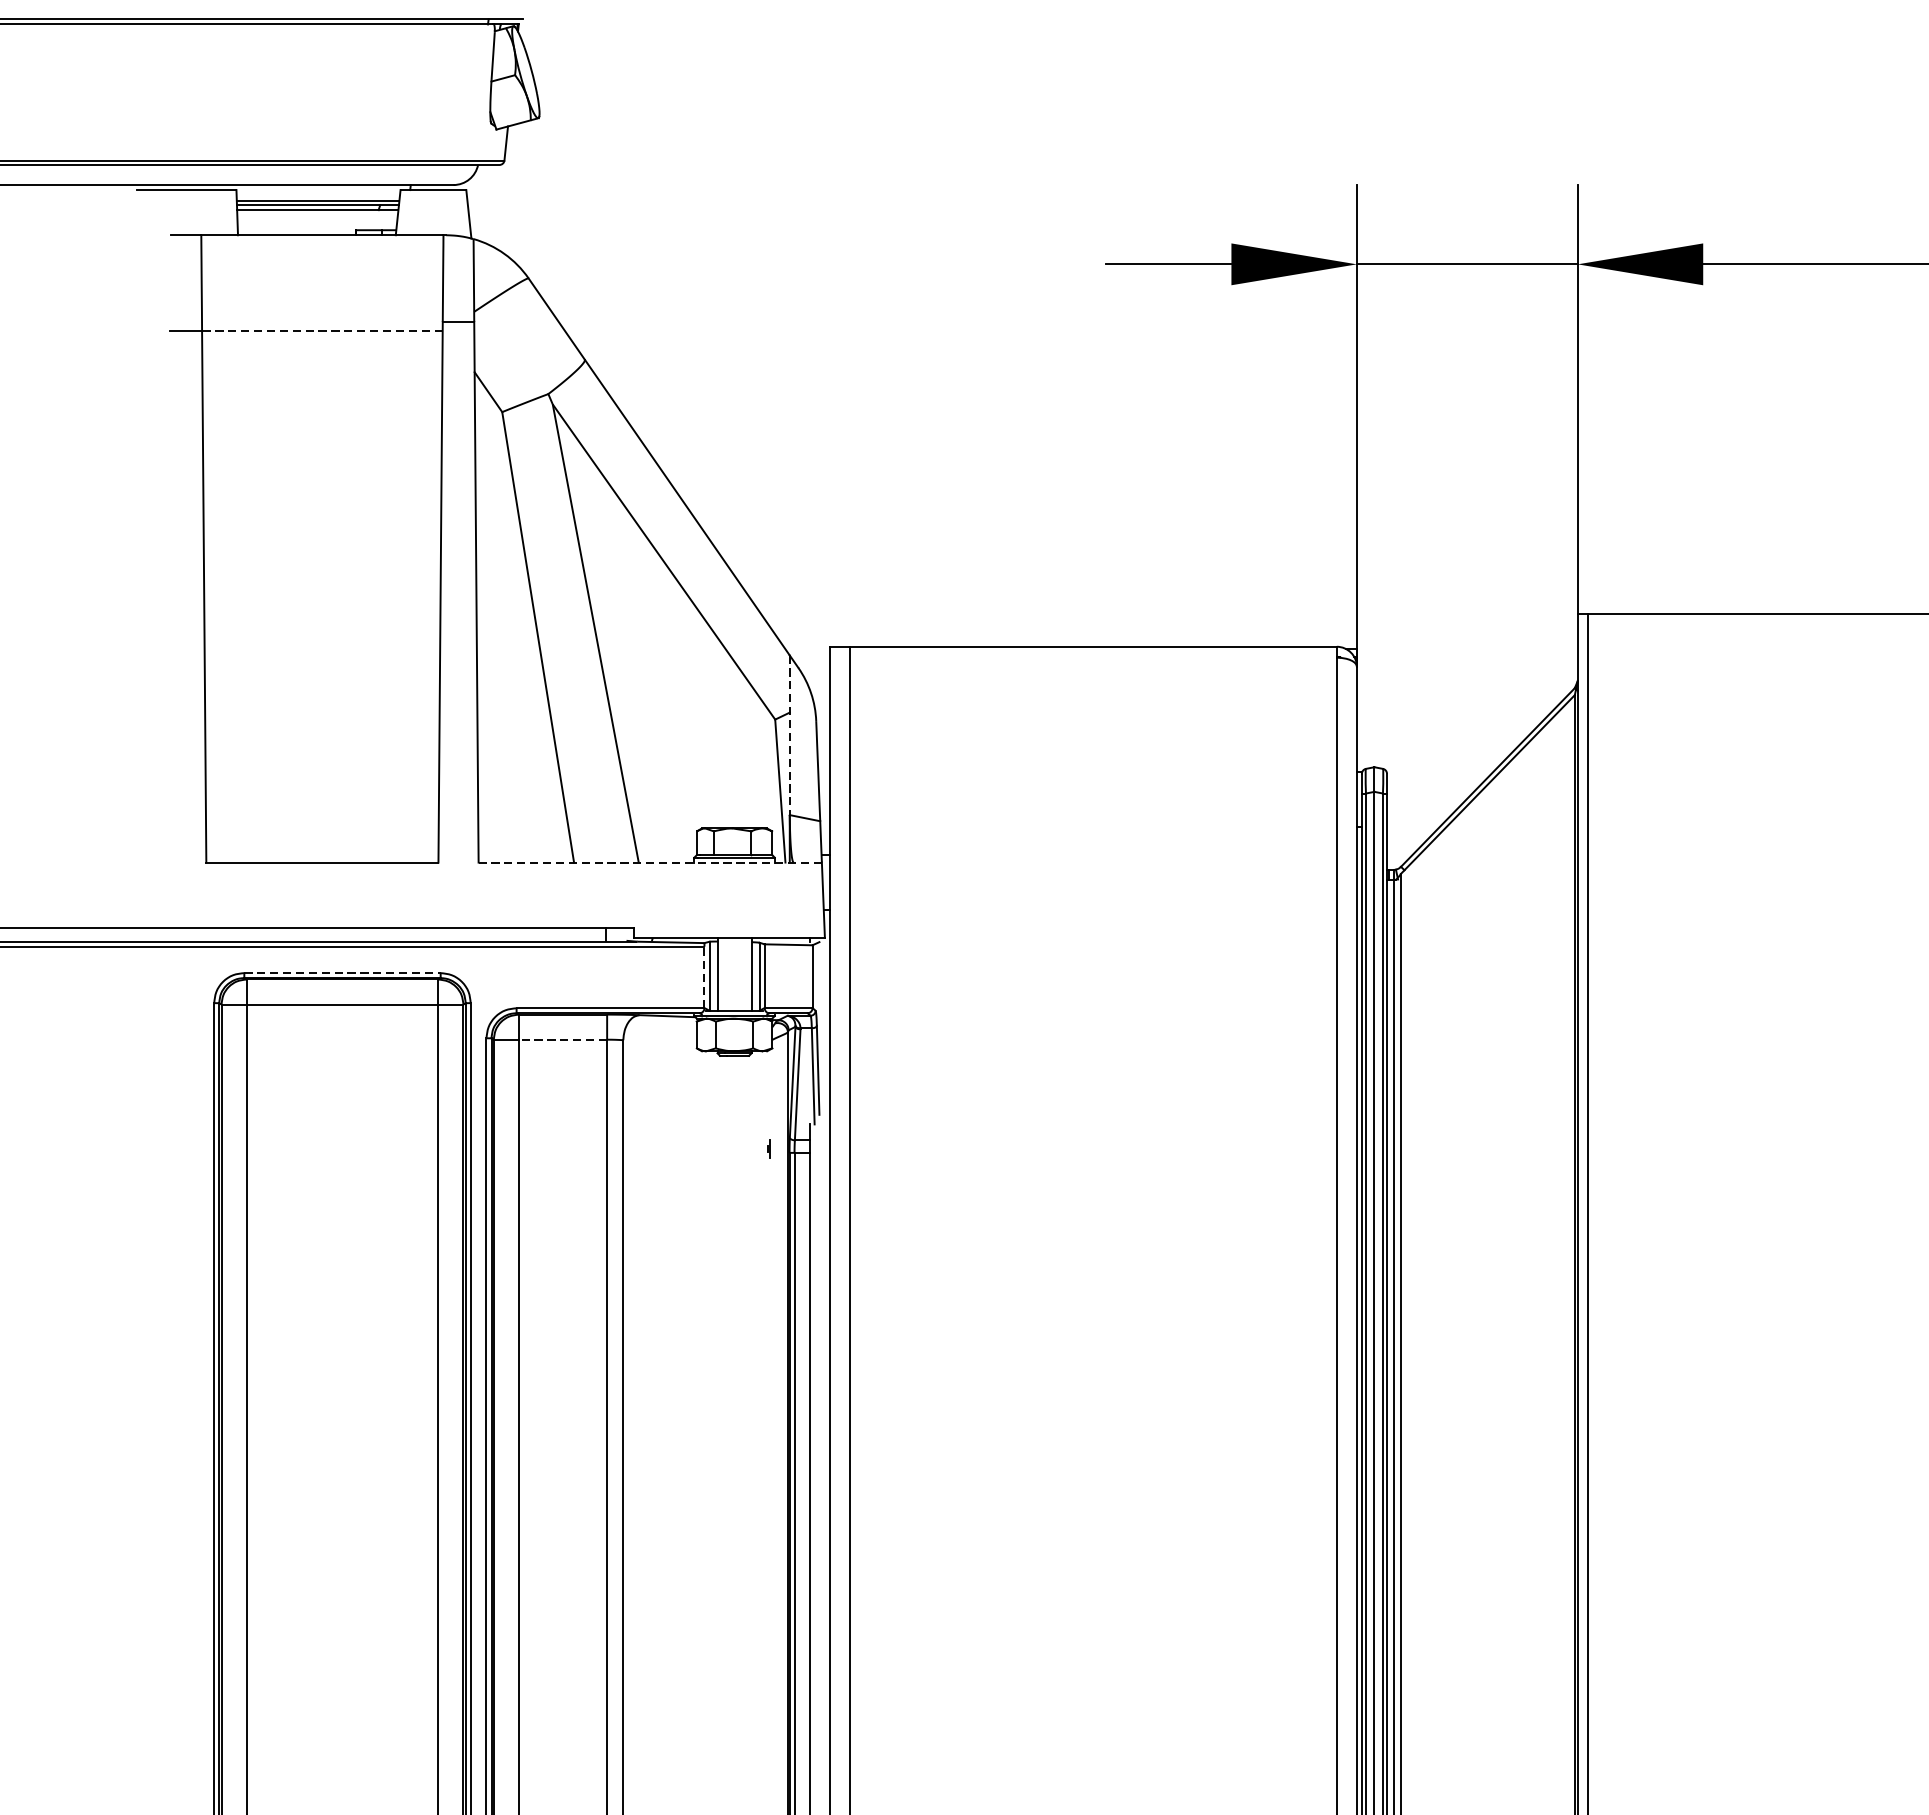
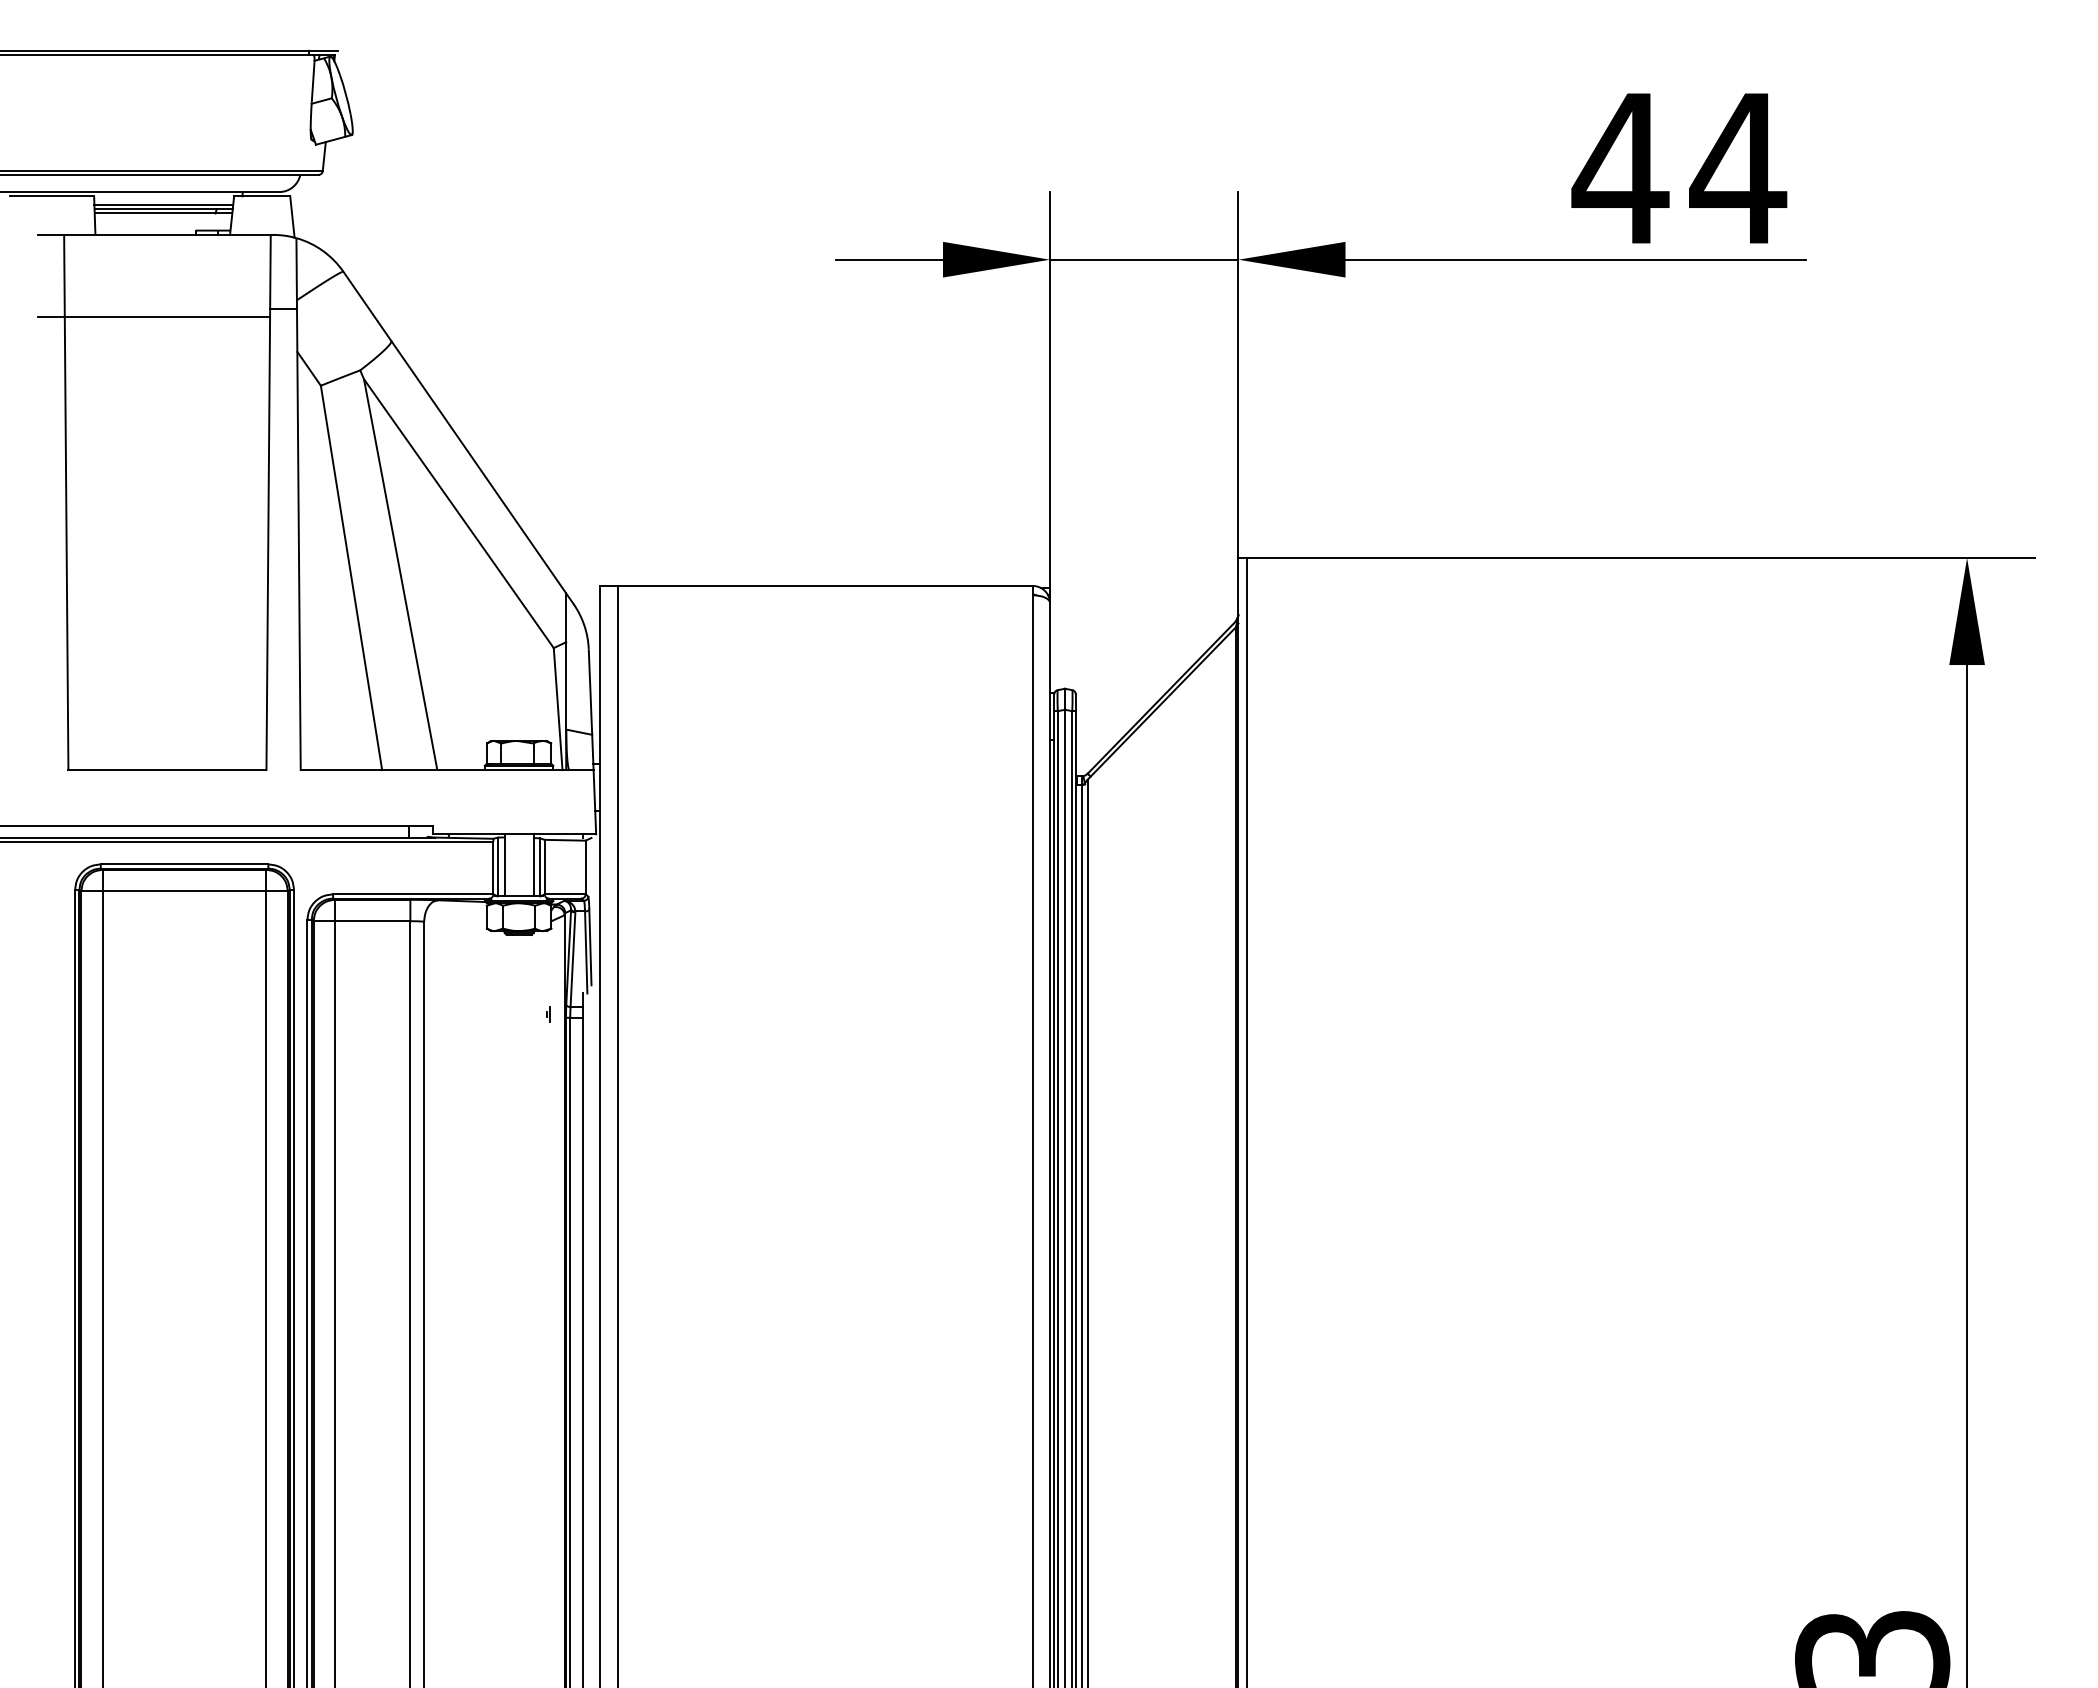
line: (322, 330) -> (167, 316), dashed -> solid
line: (790, 736) -> (566, 662), dashed -> solid
line: (649, 863) -> (446, 770), dashed -> solid
line: (342, 973) -> (184, 864), dashed -> solid
line: (704, 976) -> (493, 867), dashed -> solid
line: (562, 1040) -> (372, 921), dashed -> solid

